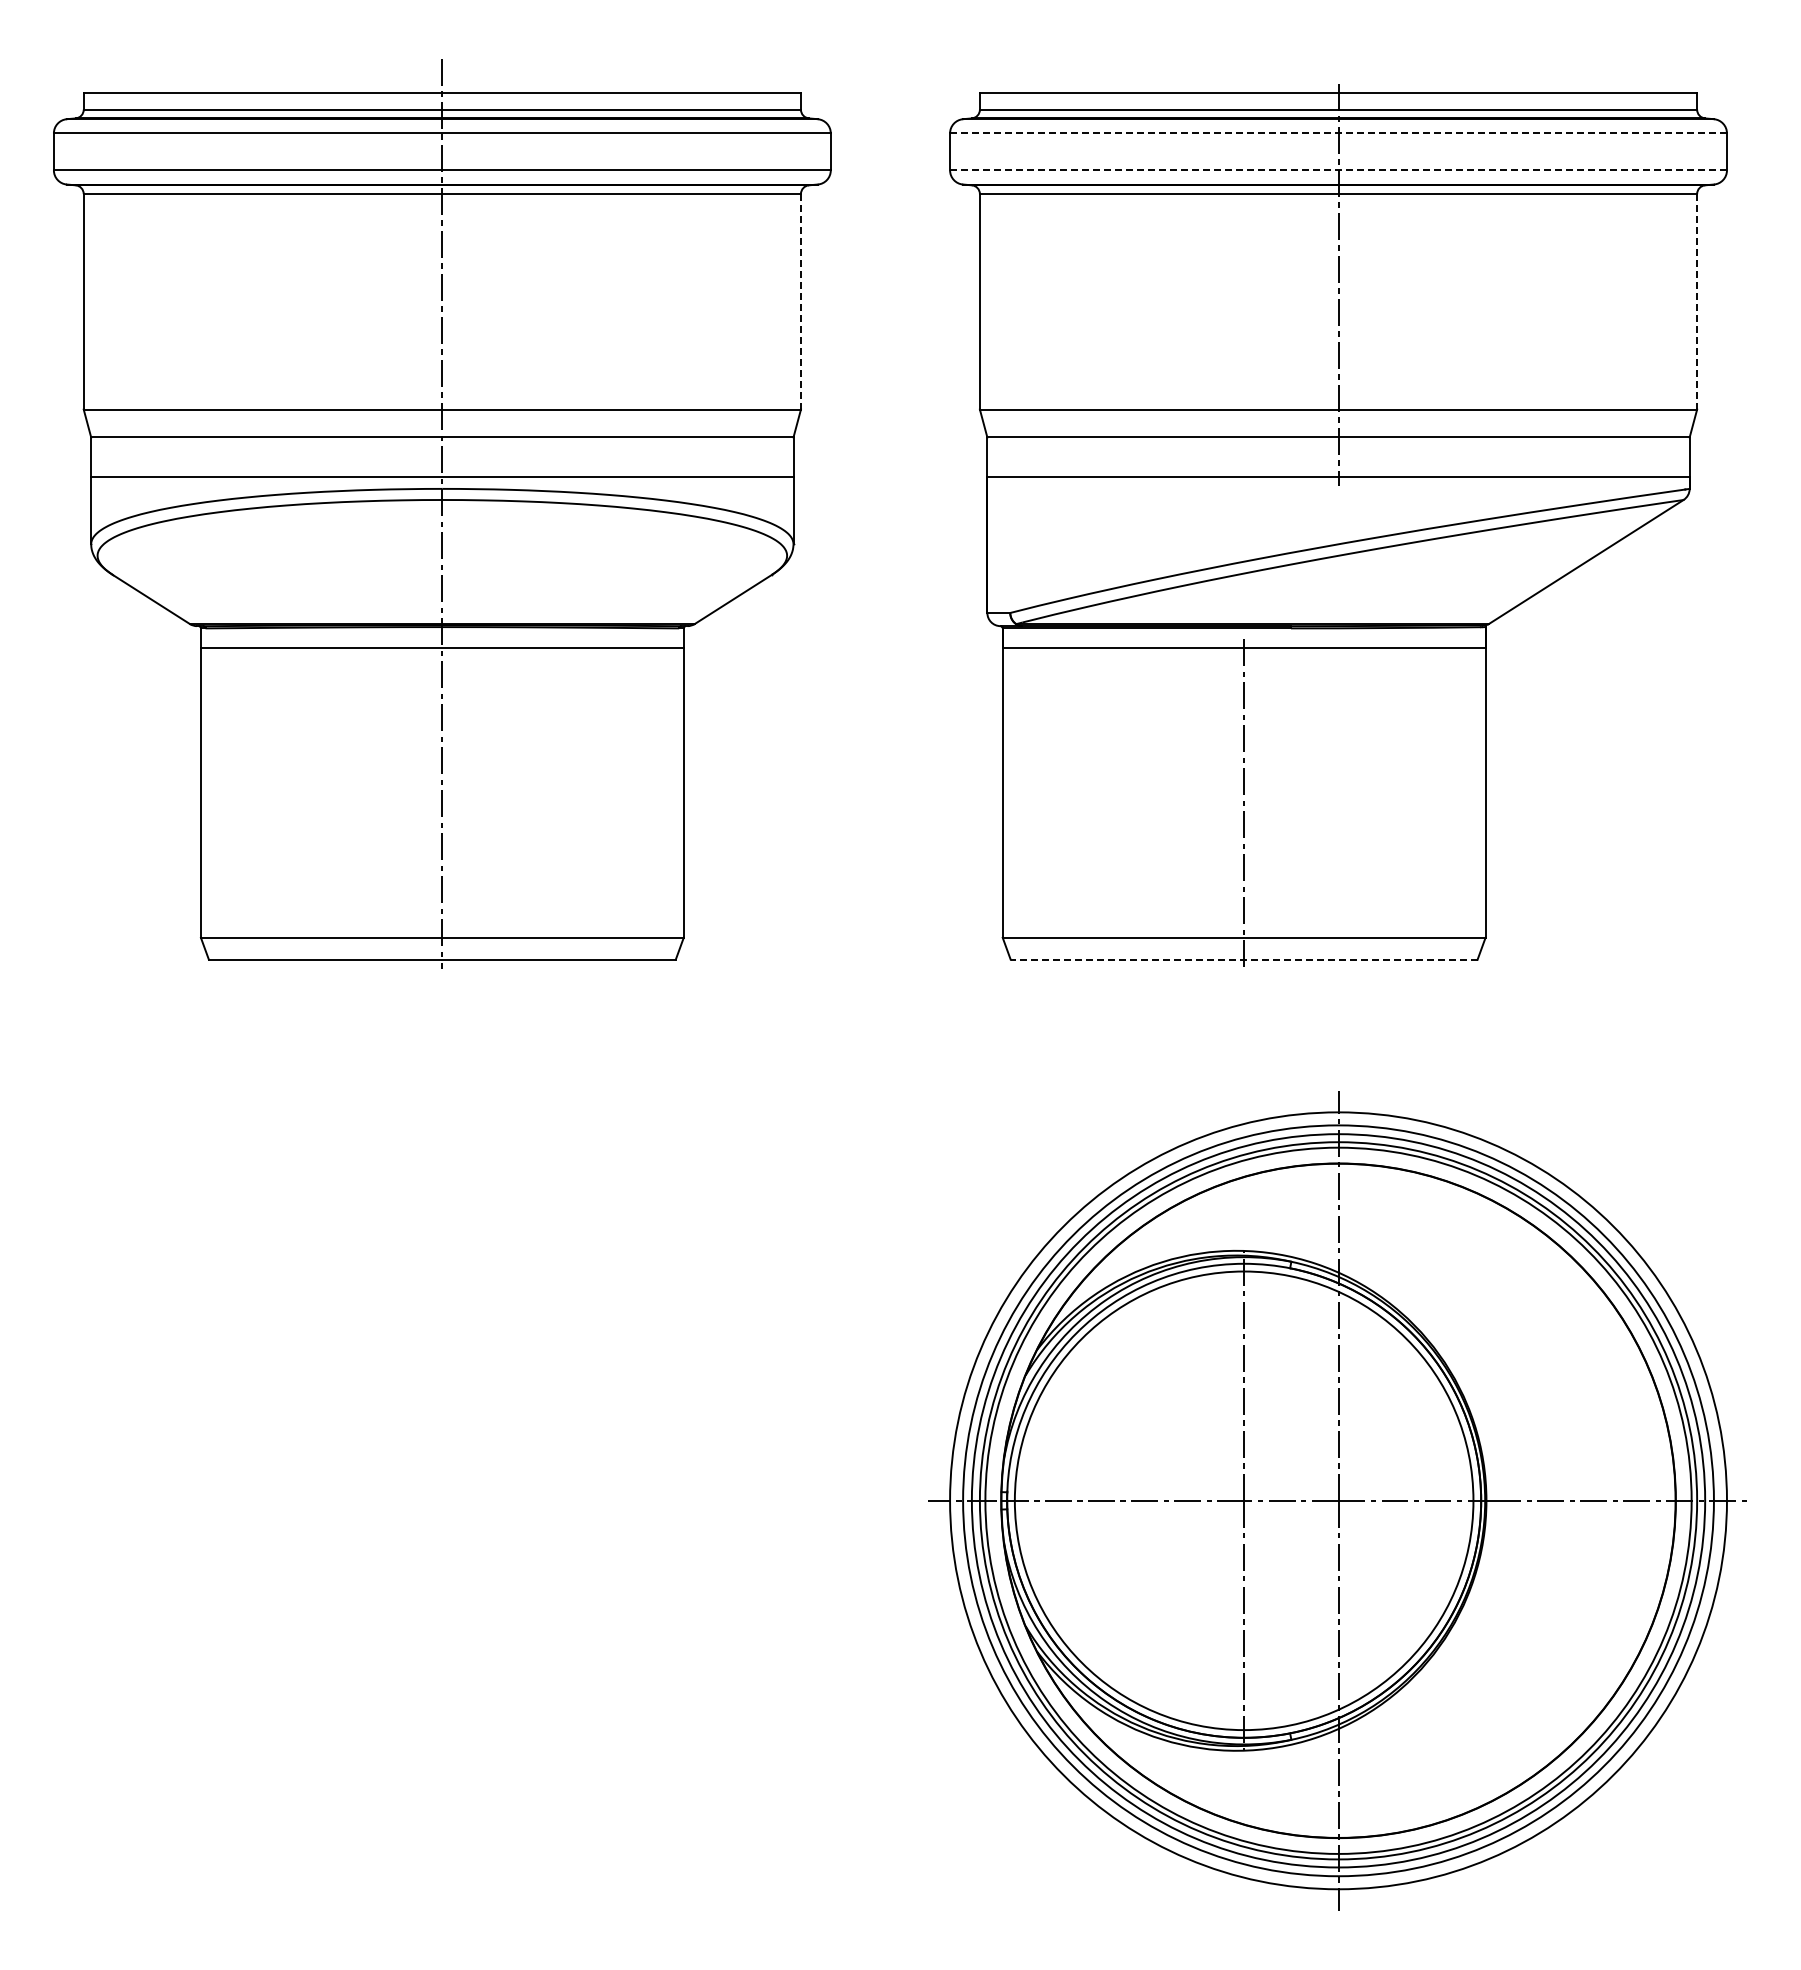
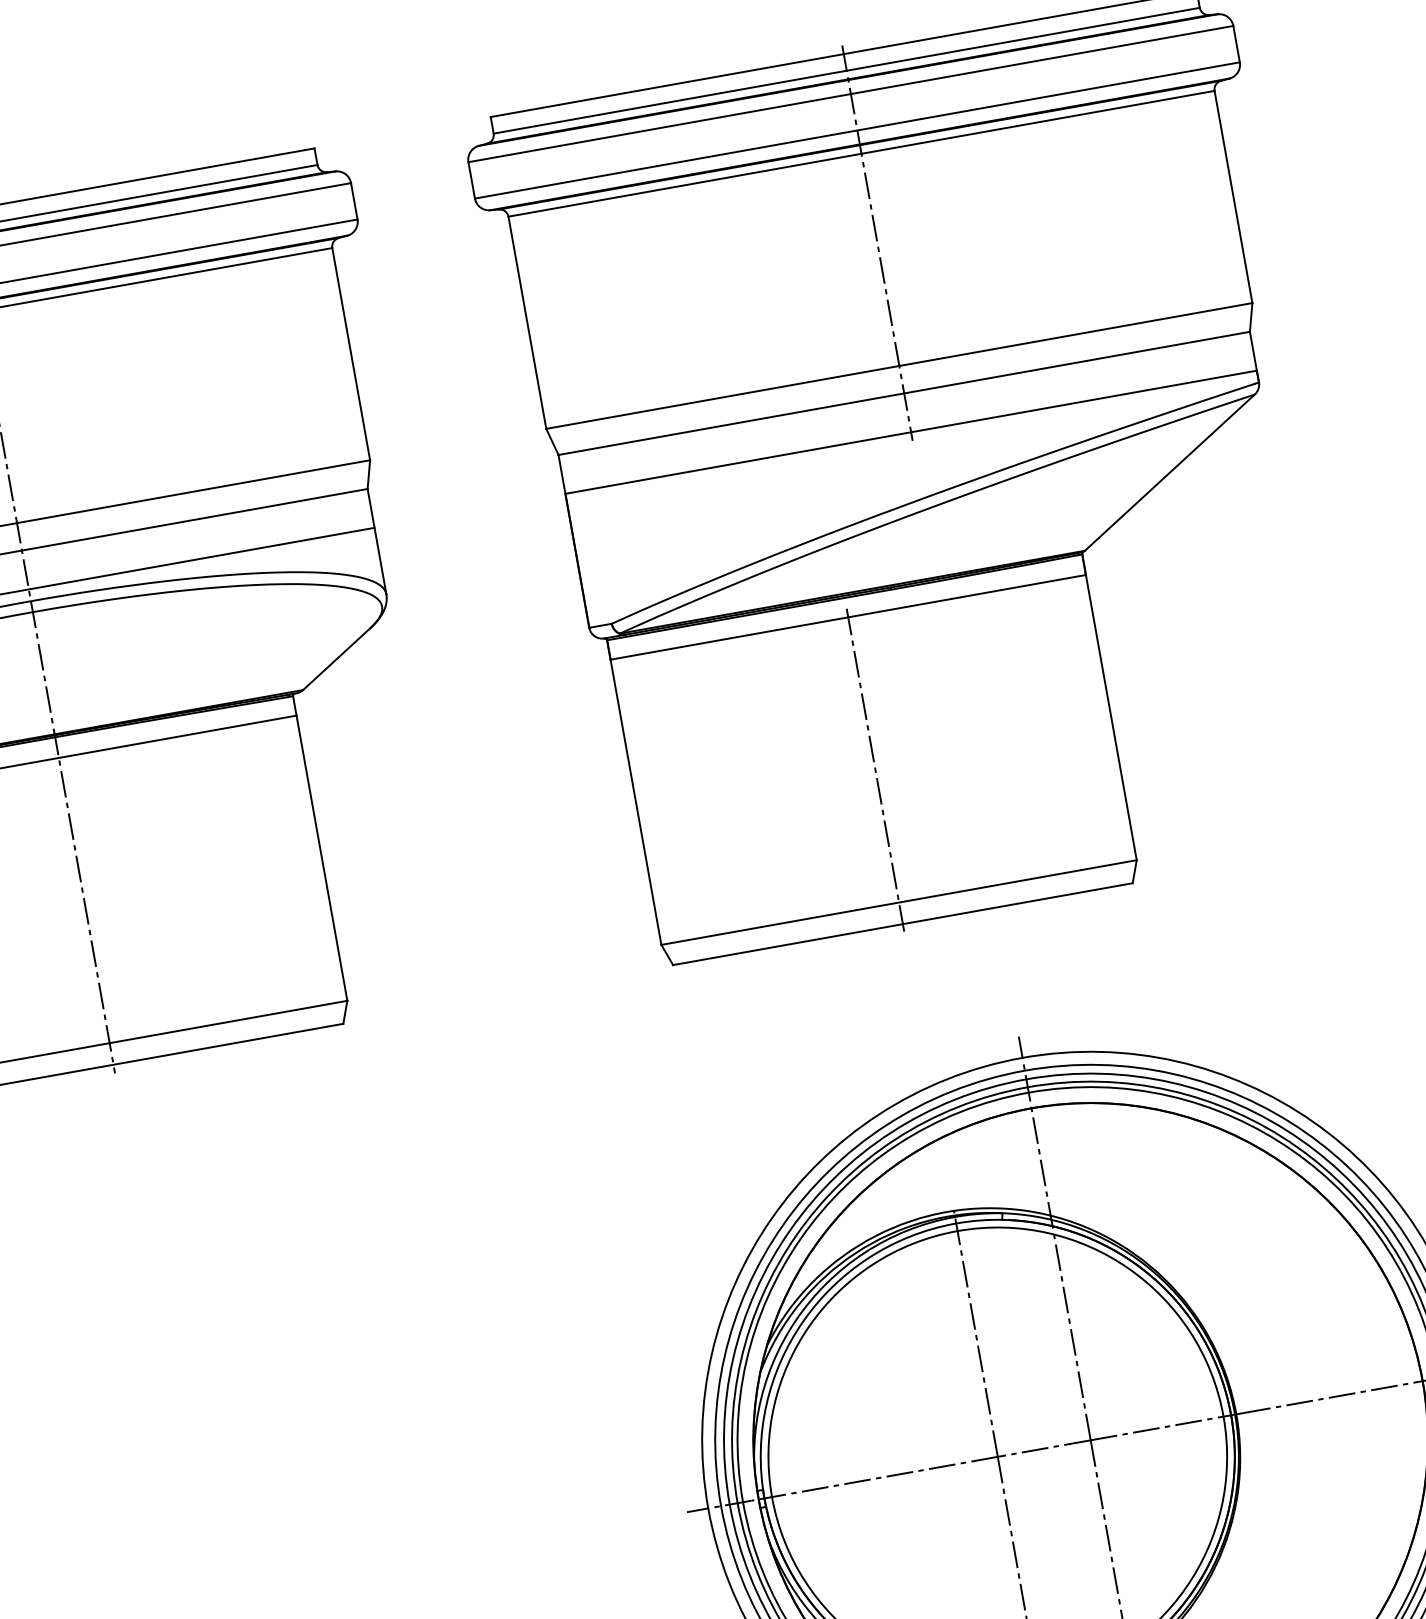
line: (1339, 133) -> (851, 94), dashed -> solid
line: (1339, 170) -> (858, 130), dashed -> solid
line: (800, 301) -> (350, 353), dashed -> solid
line: (1697, 301) -> (1233, 196), dashed -> solid
line: (1243, 959) -> (902, 924), dashed -> solid

